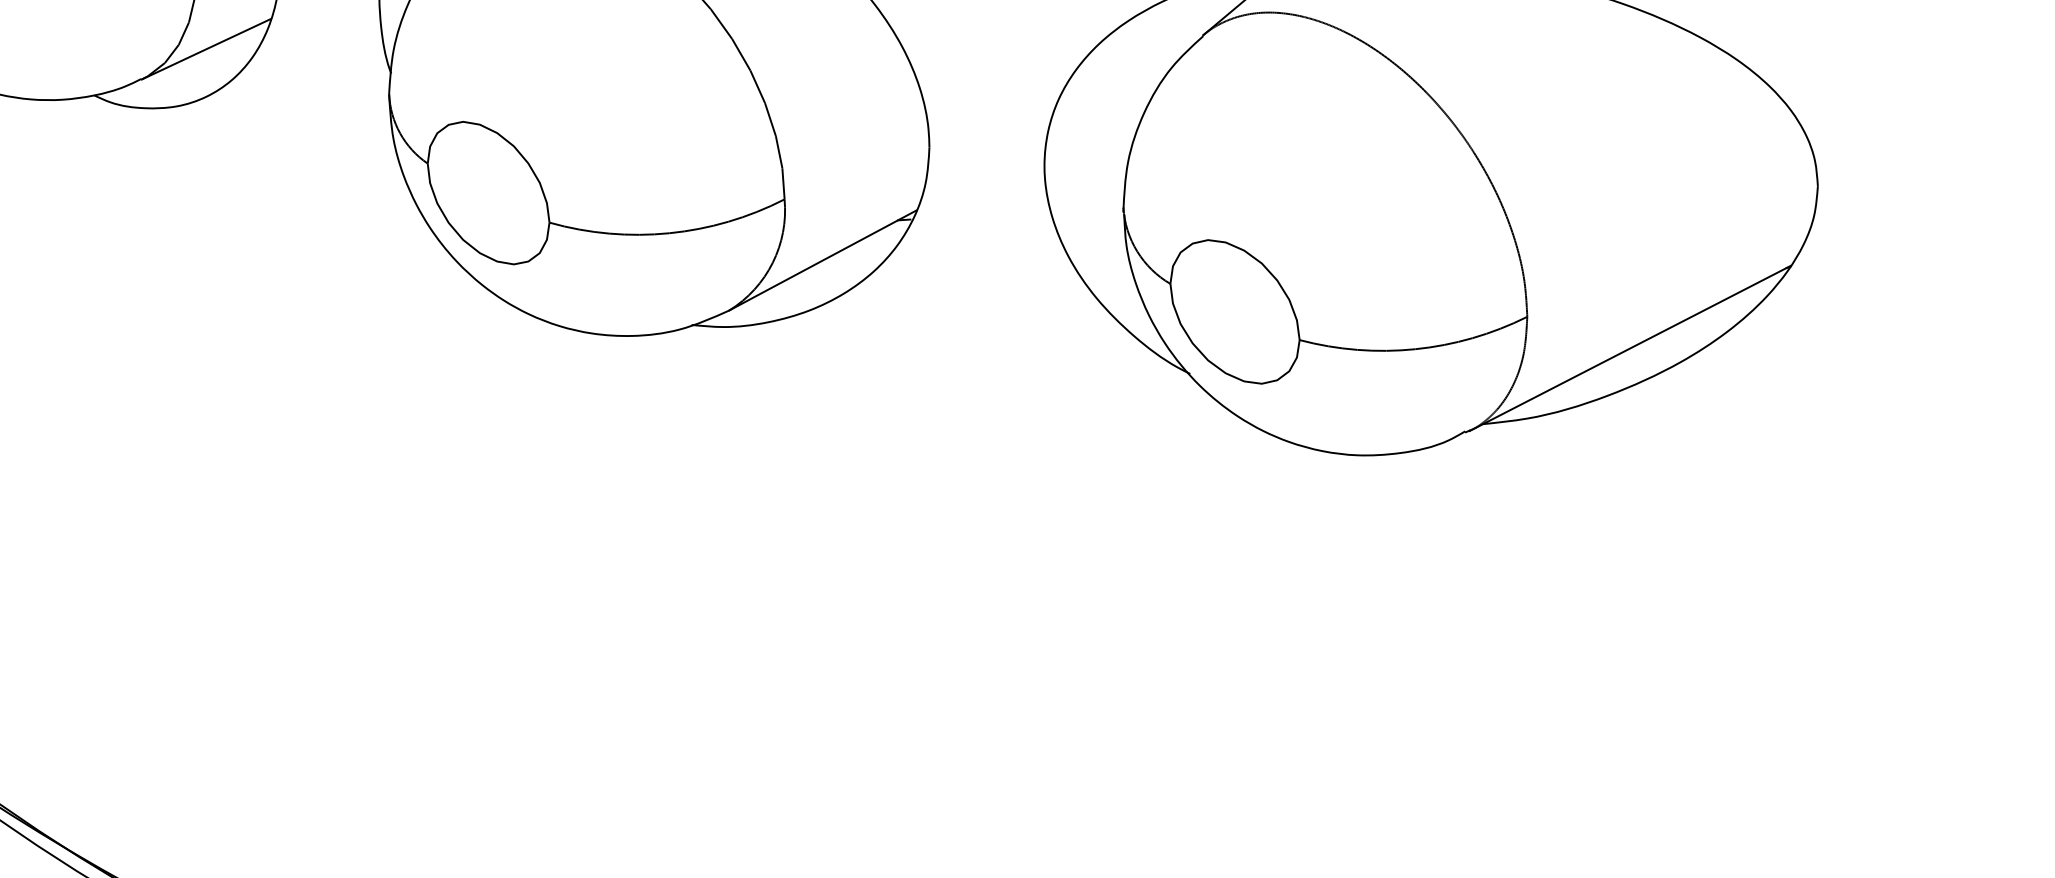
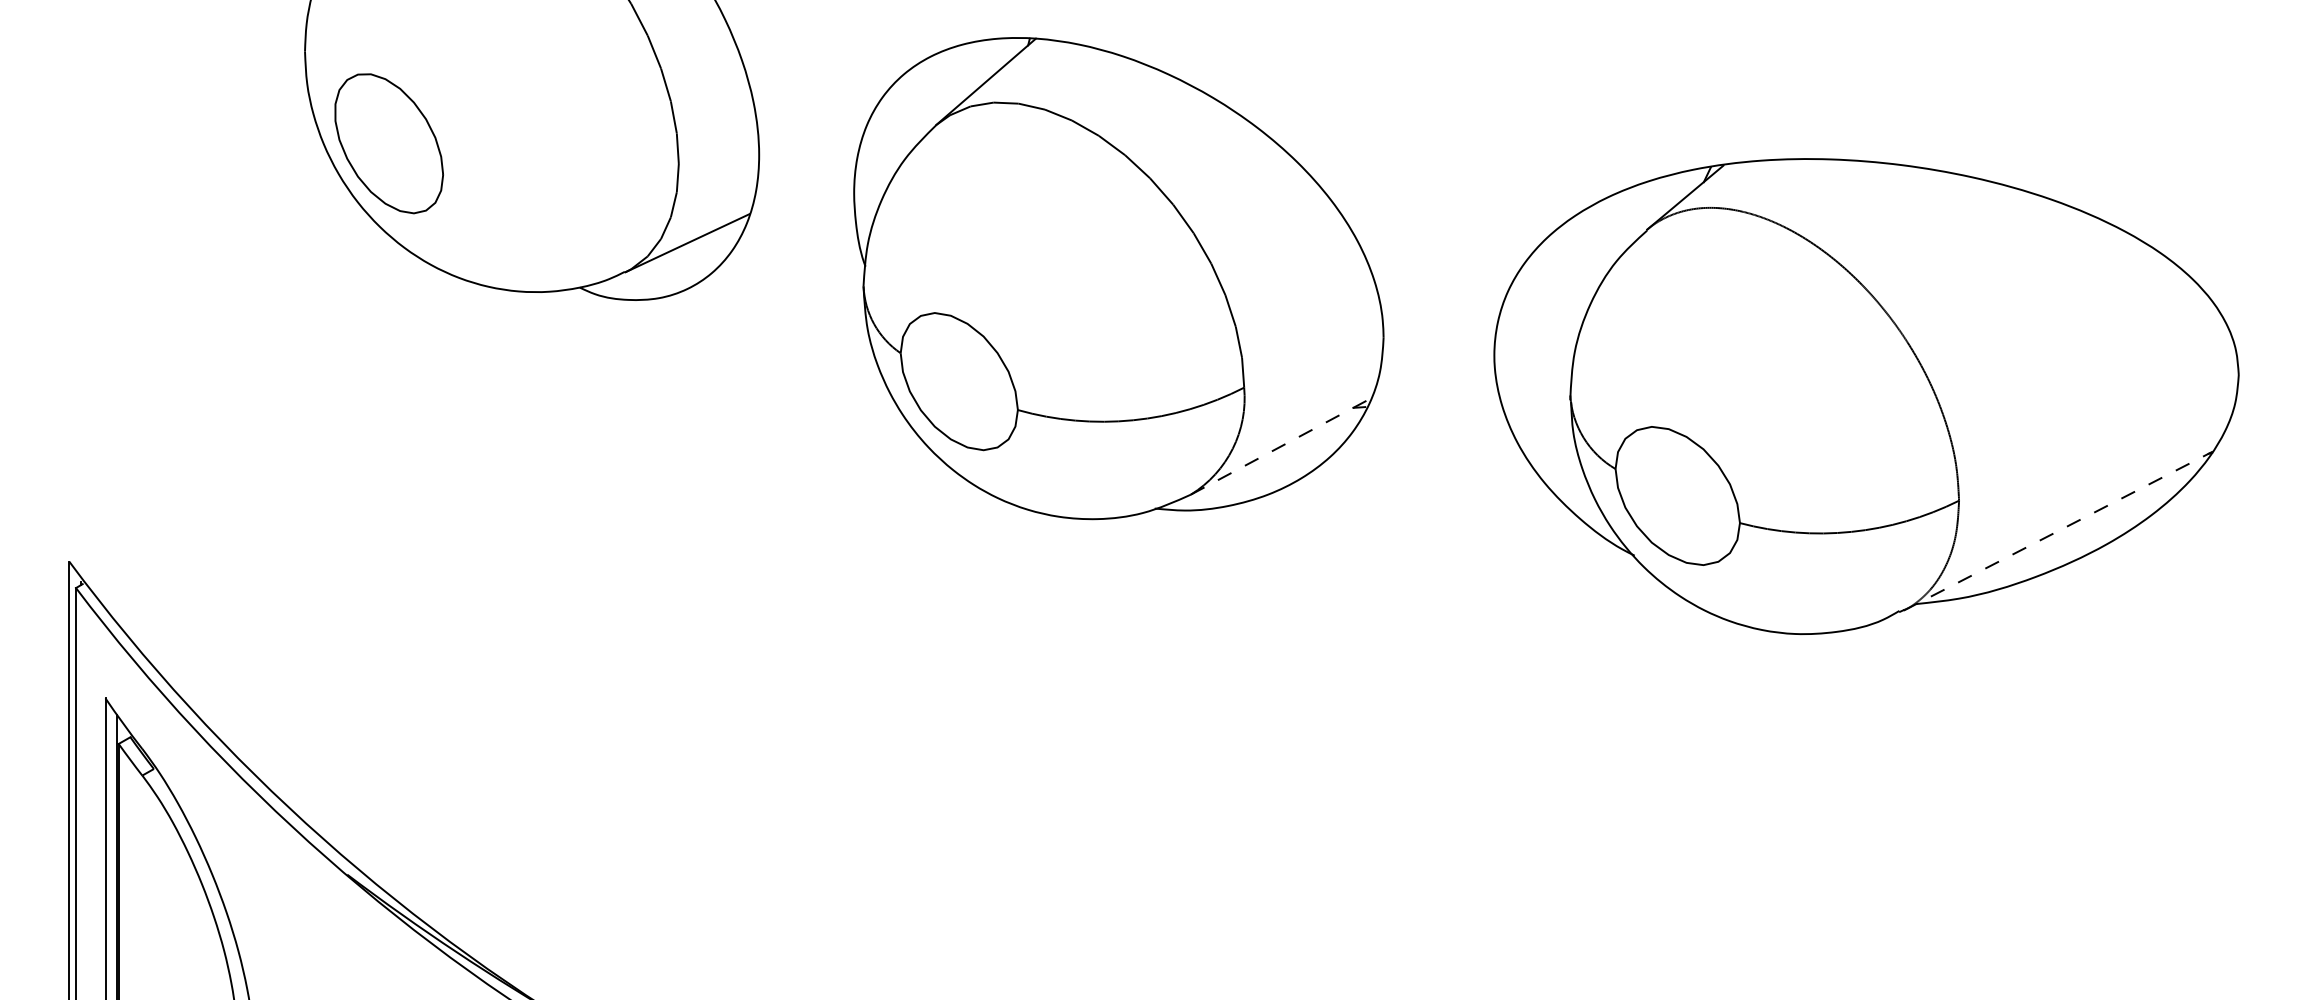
line: (823, 260) -> (1281, 446), solid -> dashed
line: (1630, 348) -> (2058, 531), solid -> dashed

